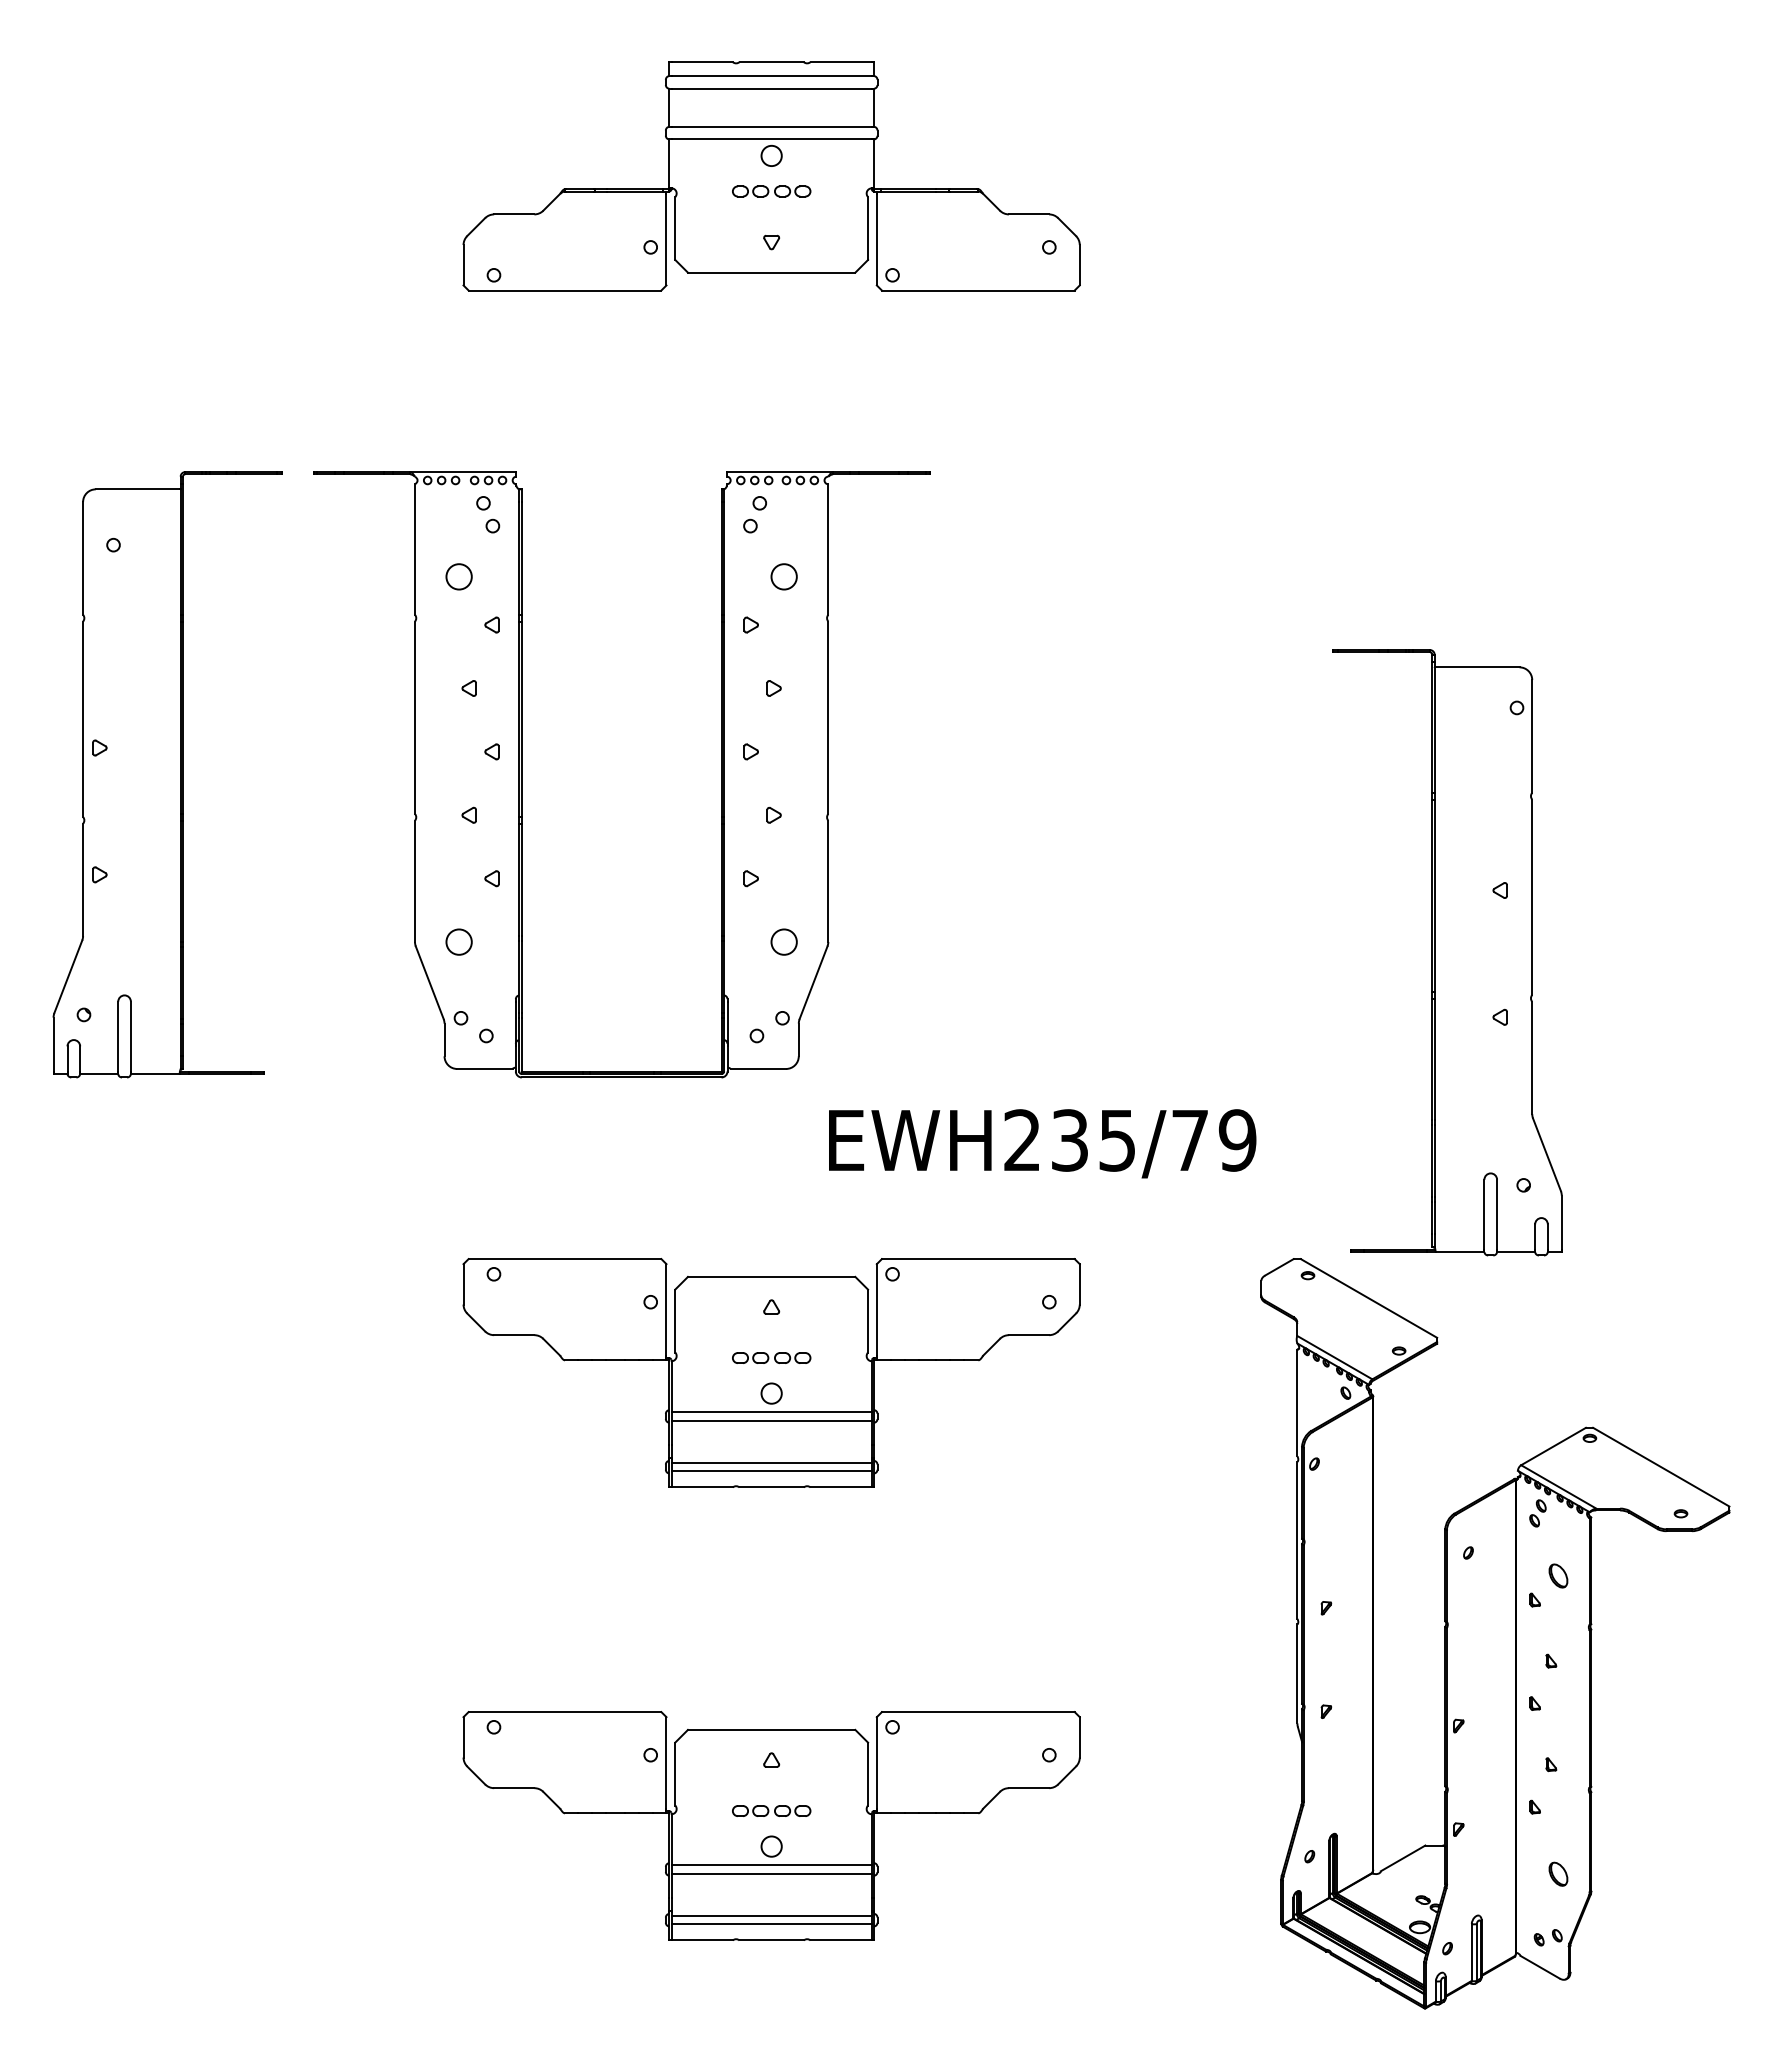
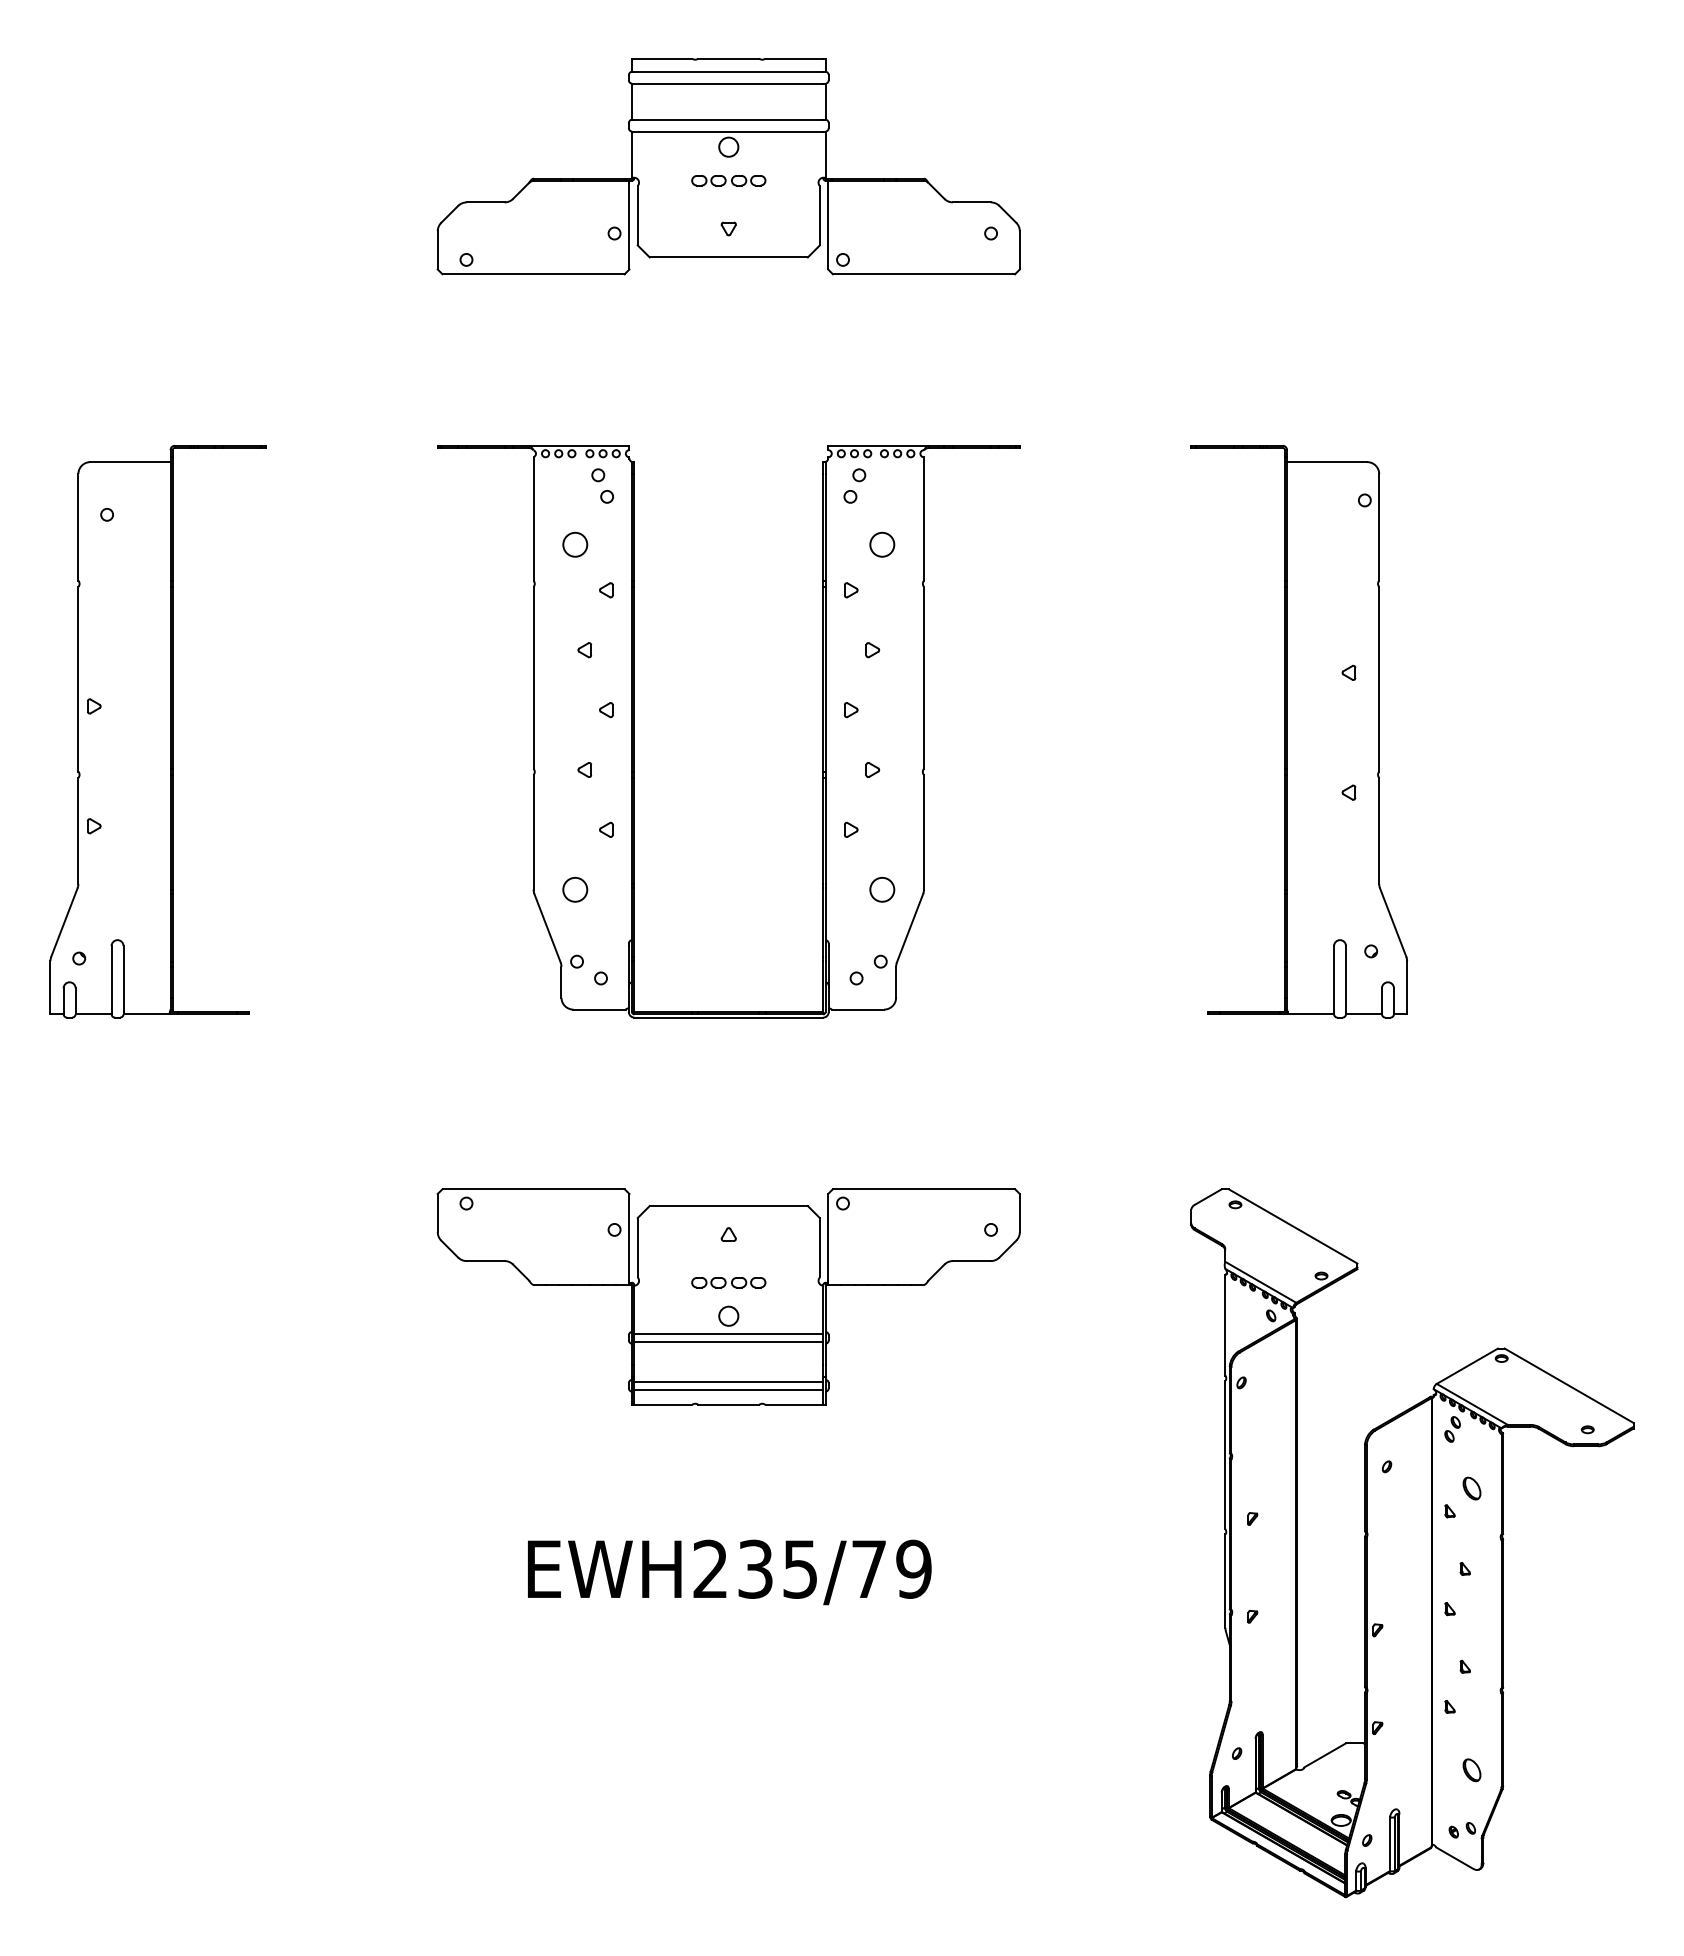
part: (522, 774) -> (635, 731), moved
part: (1447, 952) -> (1299, 731), moved
text: (1042, 1143) -> (729, 1572), moved
part: (771, 1825) -> (728, 1724), removed

